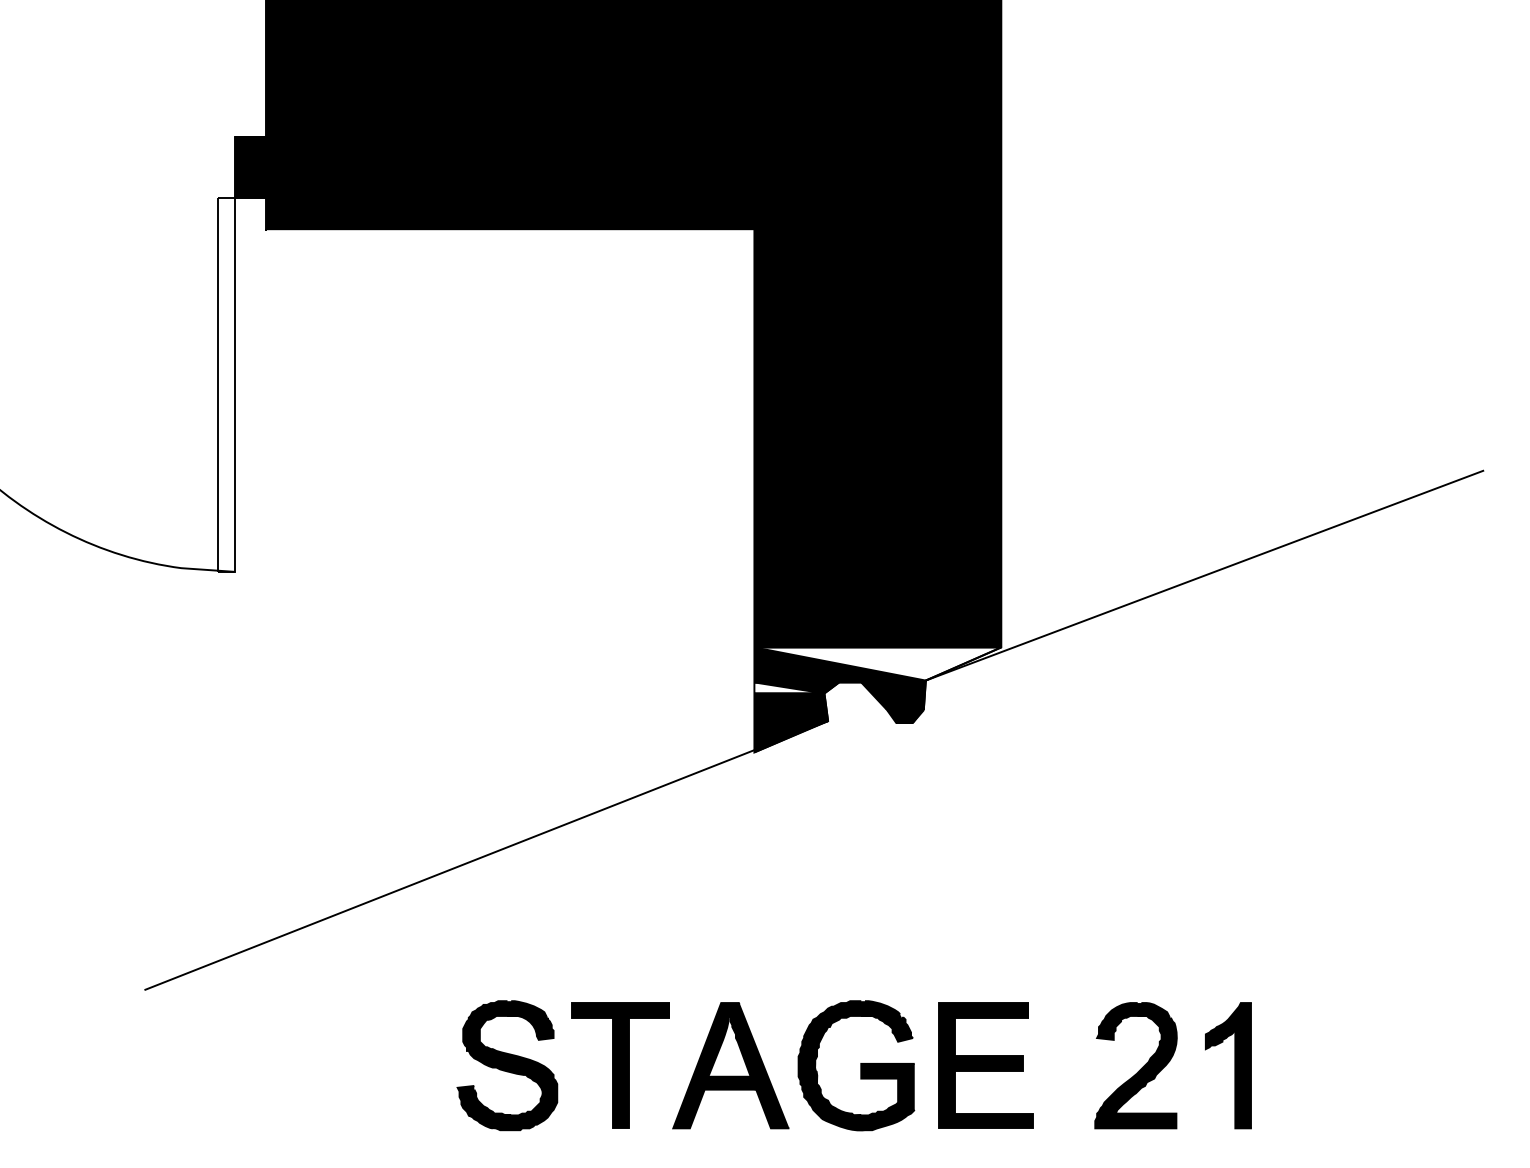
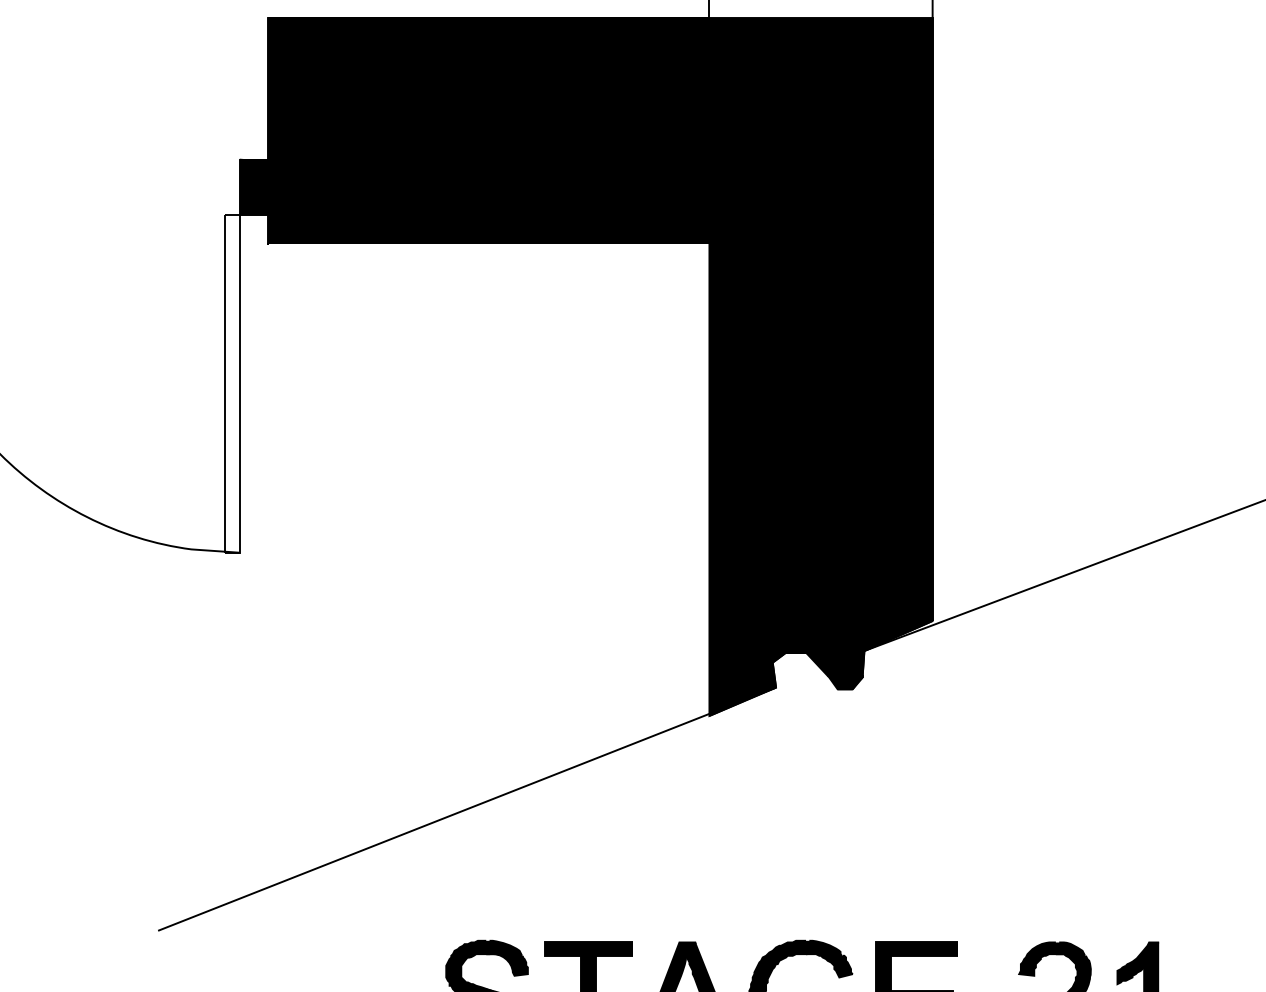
fill: (877, 663) -> (820, 635), added
fill: (789, 687) -> (741, 657), added

